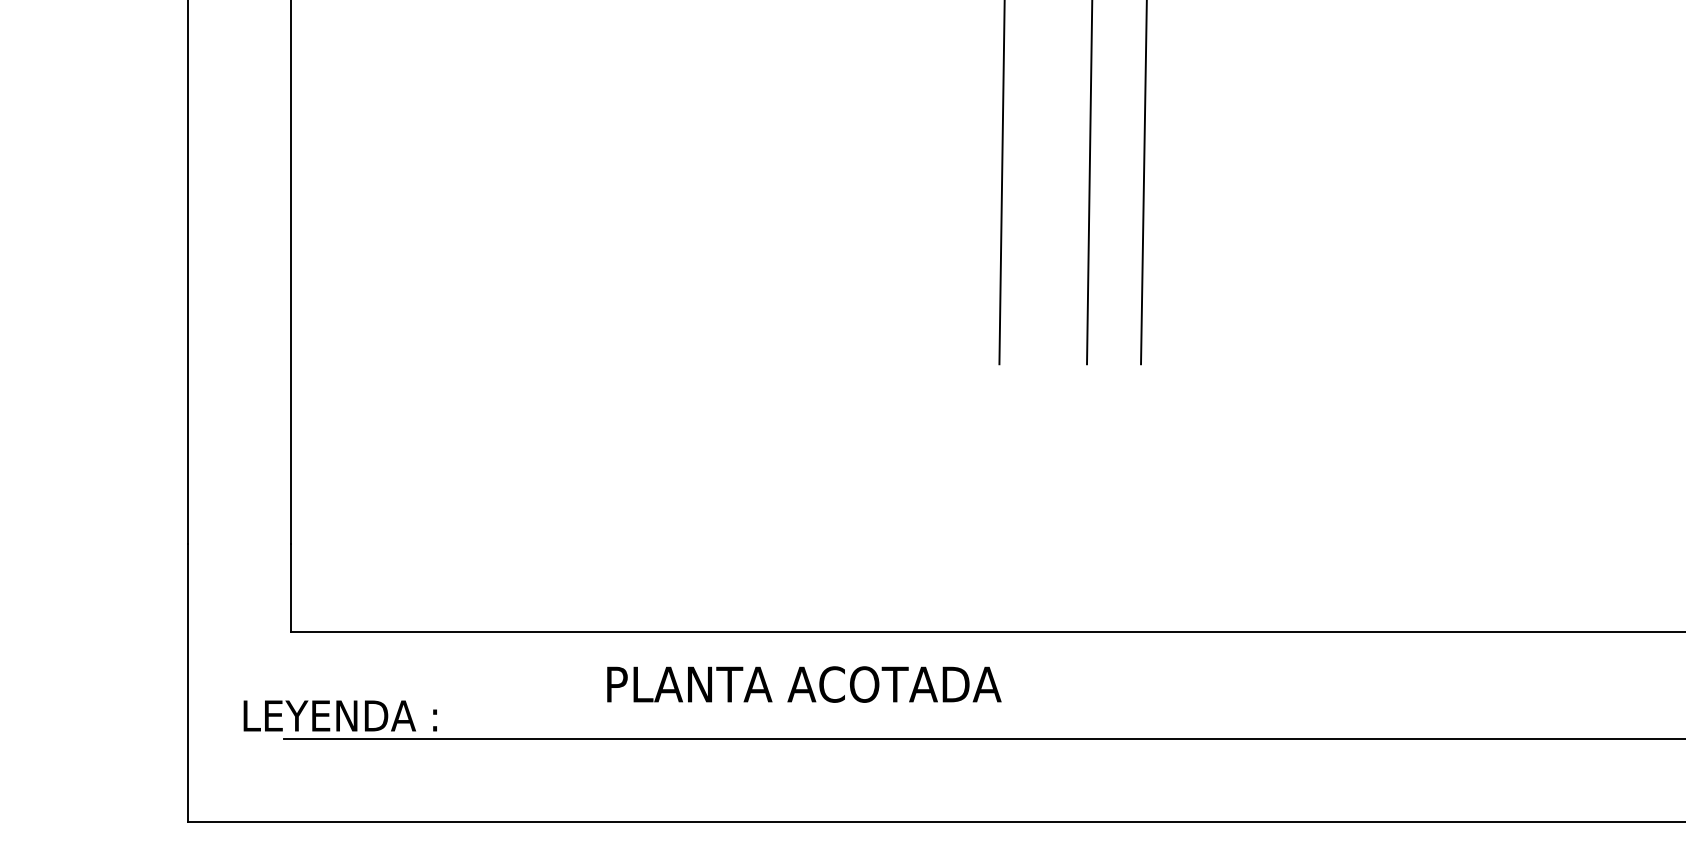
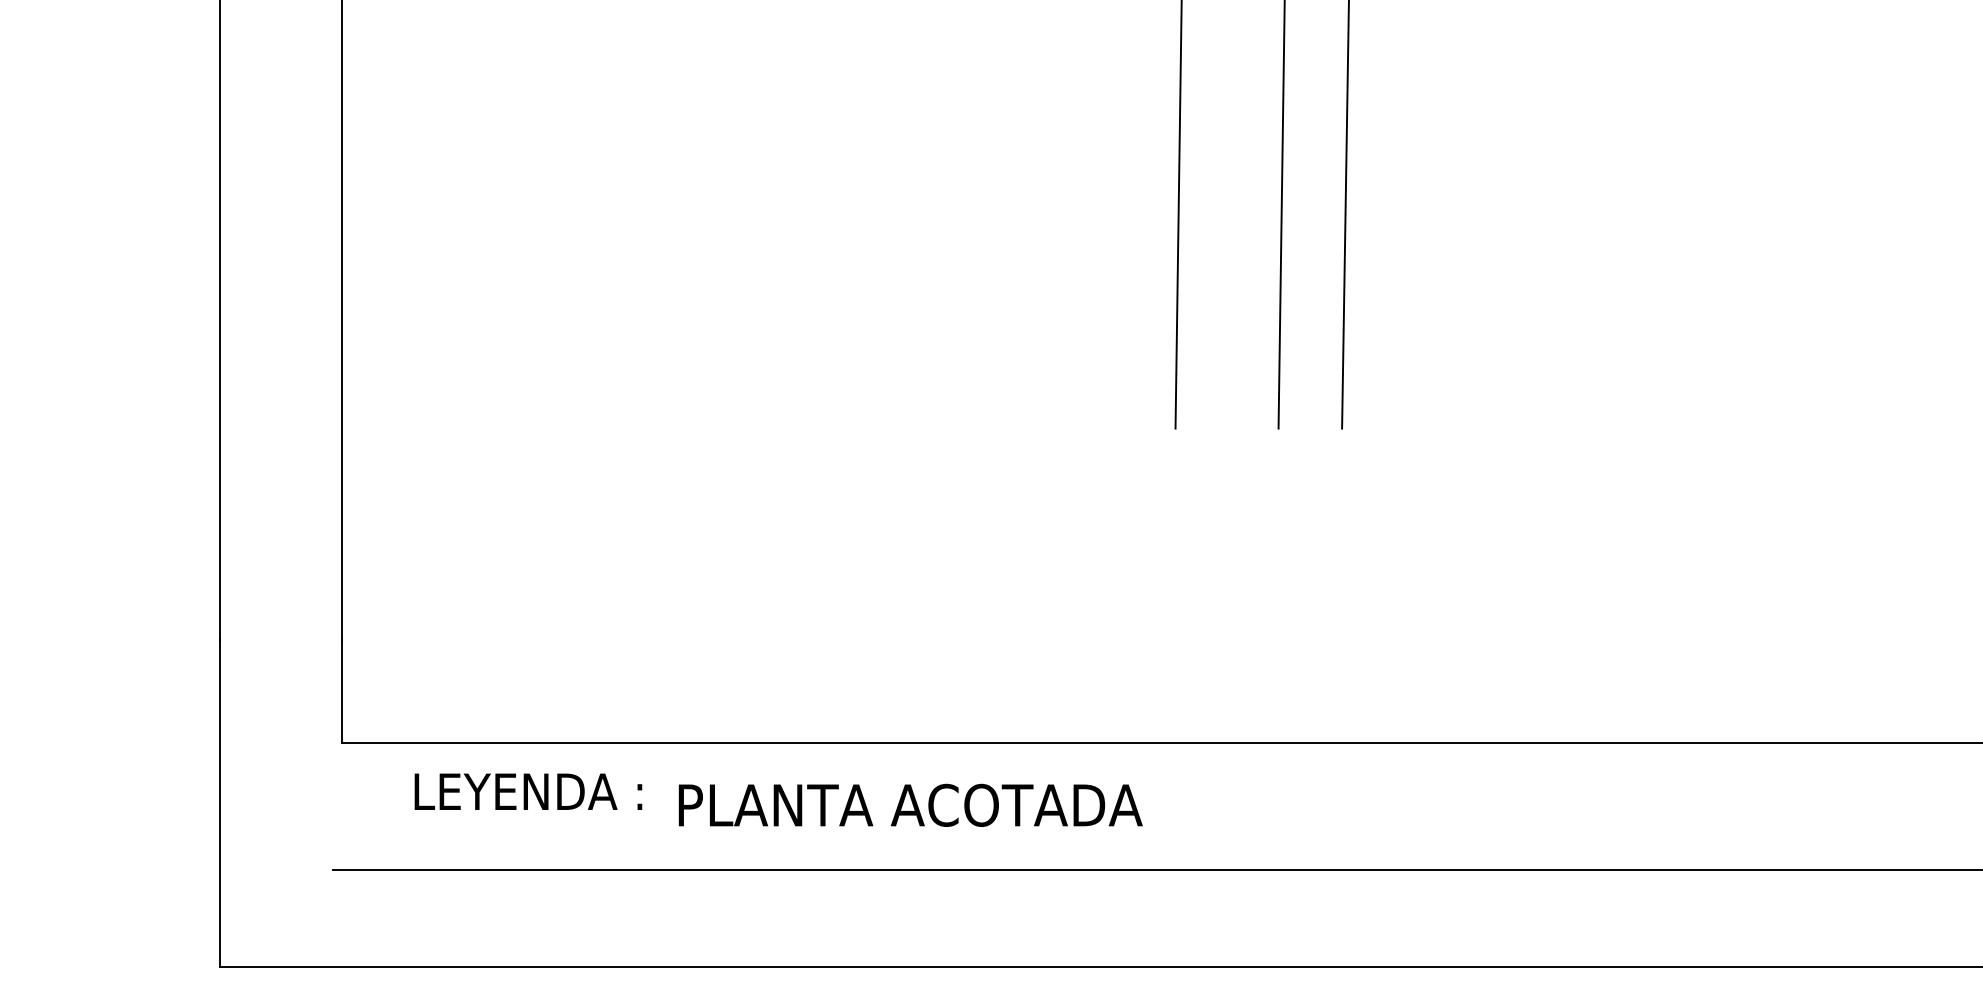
text: (804, 684) -> (910, 805), moved
text: (339, 715) -> (527, 791), moved

